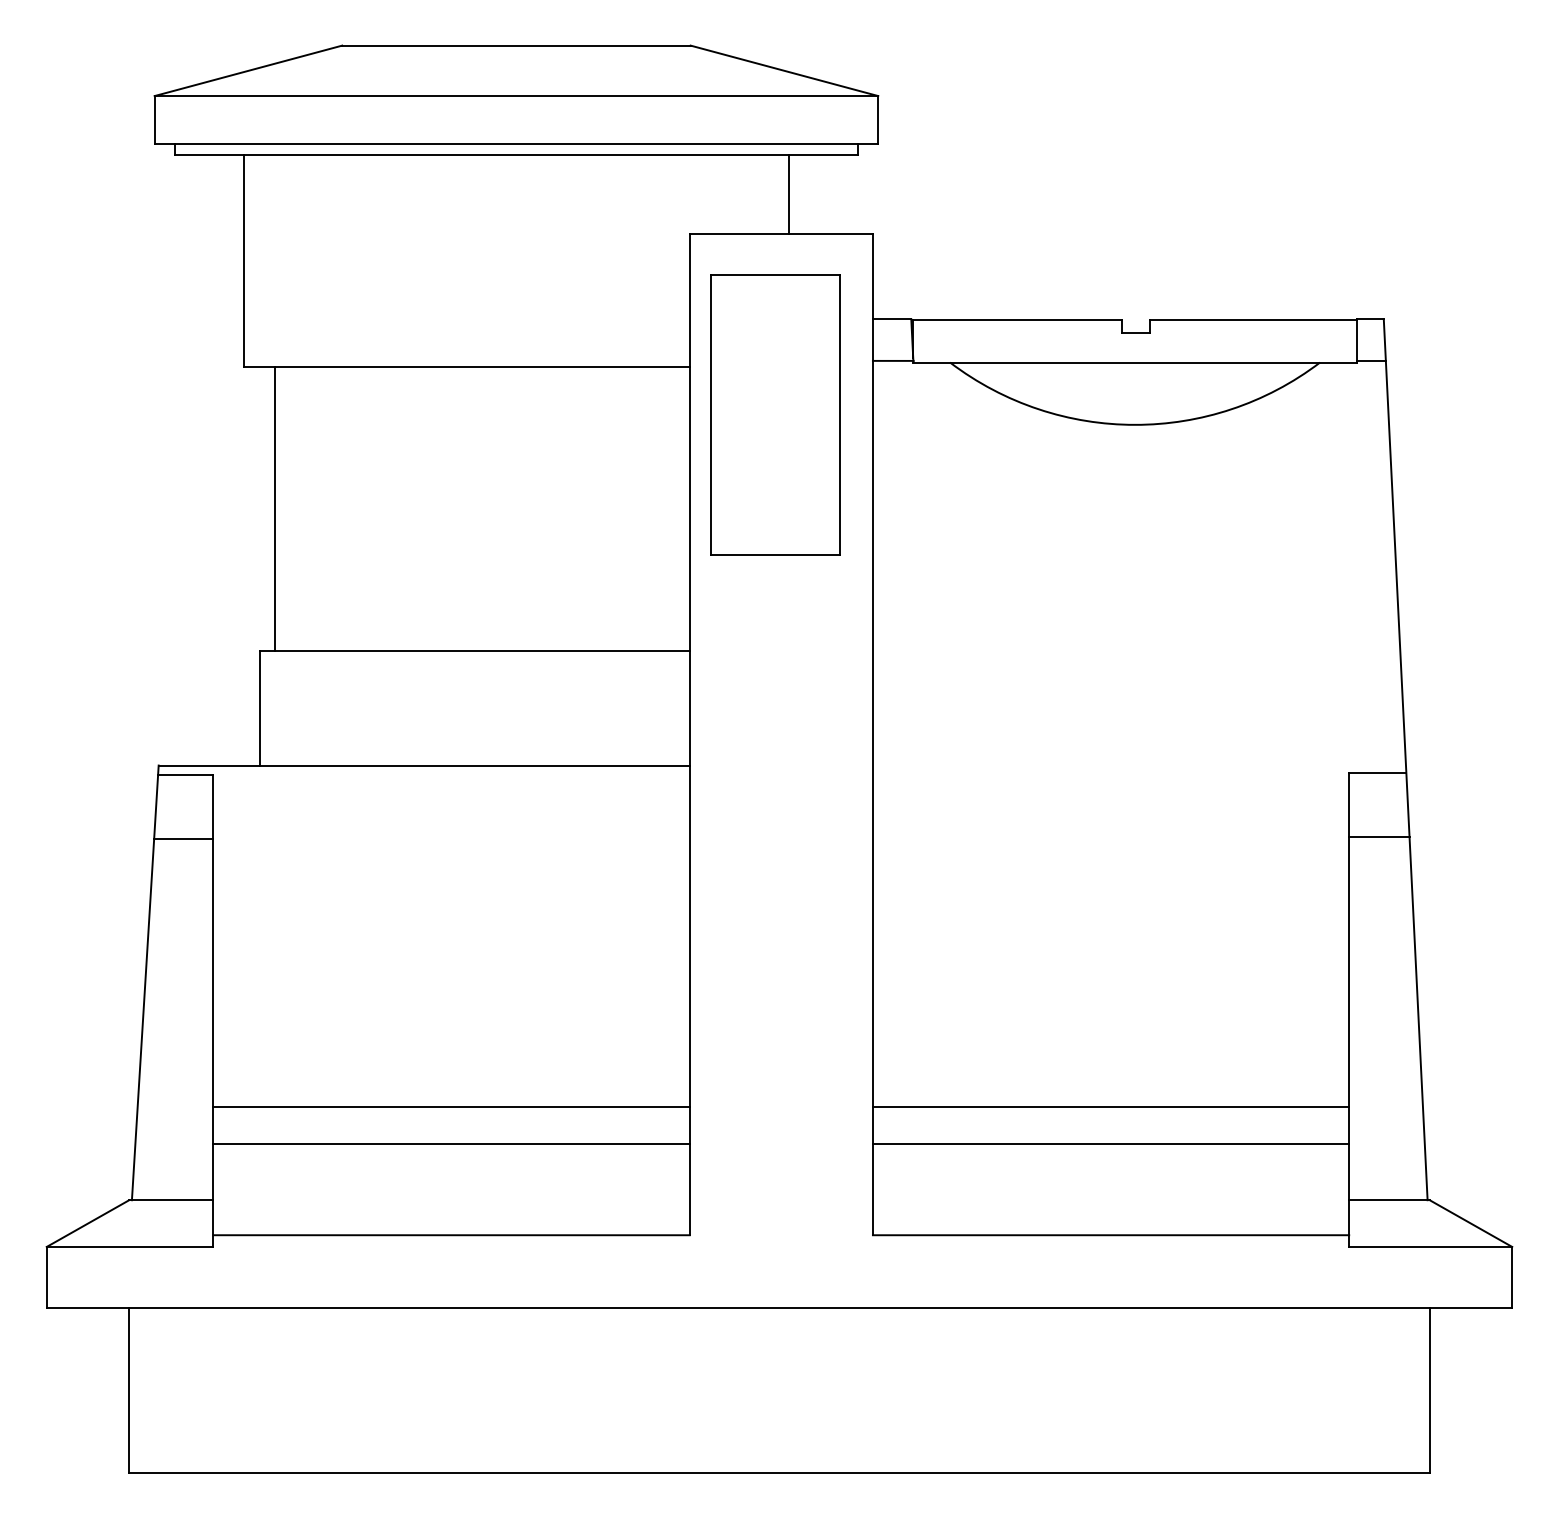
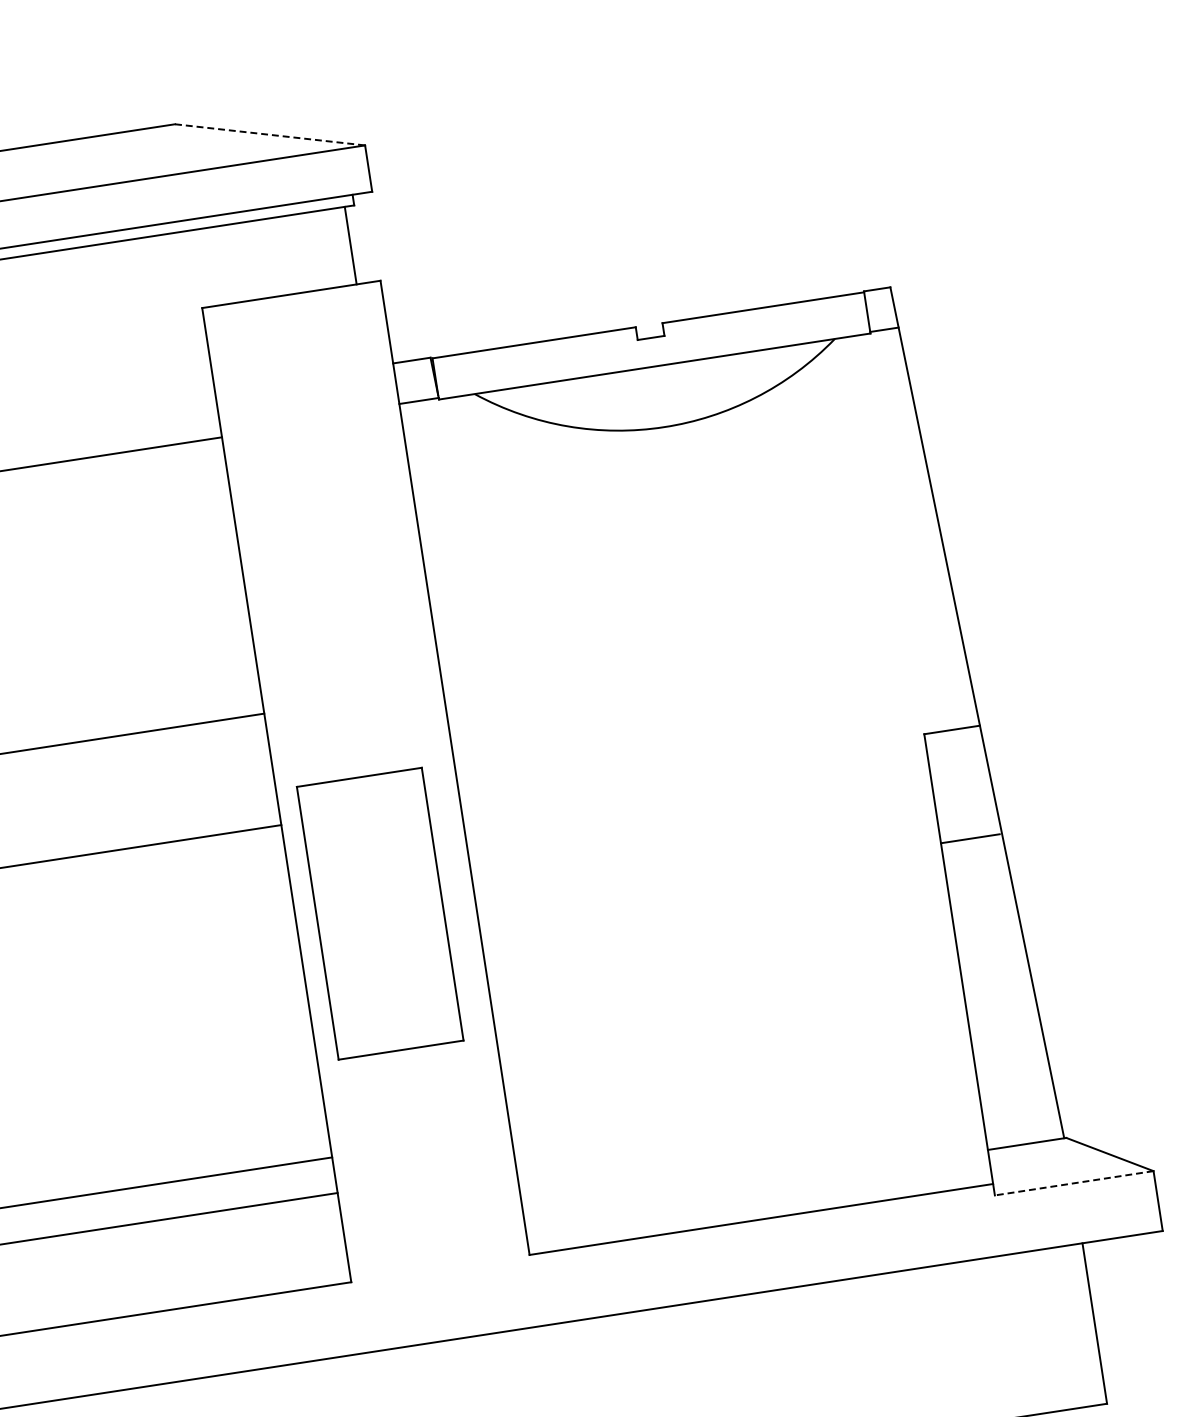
line: (784, 70) -> (270, 134), solid -> dashed
line: (789, 194) -> (350, 245), moved
part: (775, 414) -> (380, 913), moved
line: (1379, 837) -> (970, 839), moved
line: (1110, 1106) -> (741, 1094), removed
line: (1110, 1143) -> (747, 1130), removed
line: (1430, 1246) -> (1073, 1182), solid -> dashed

